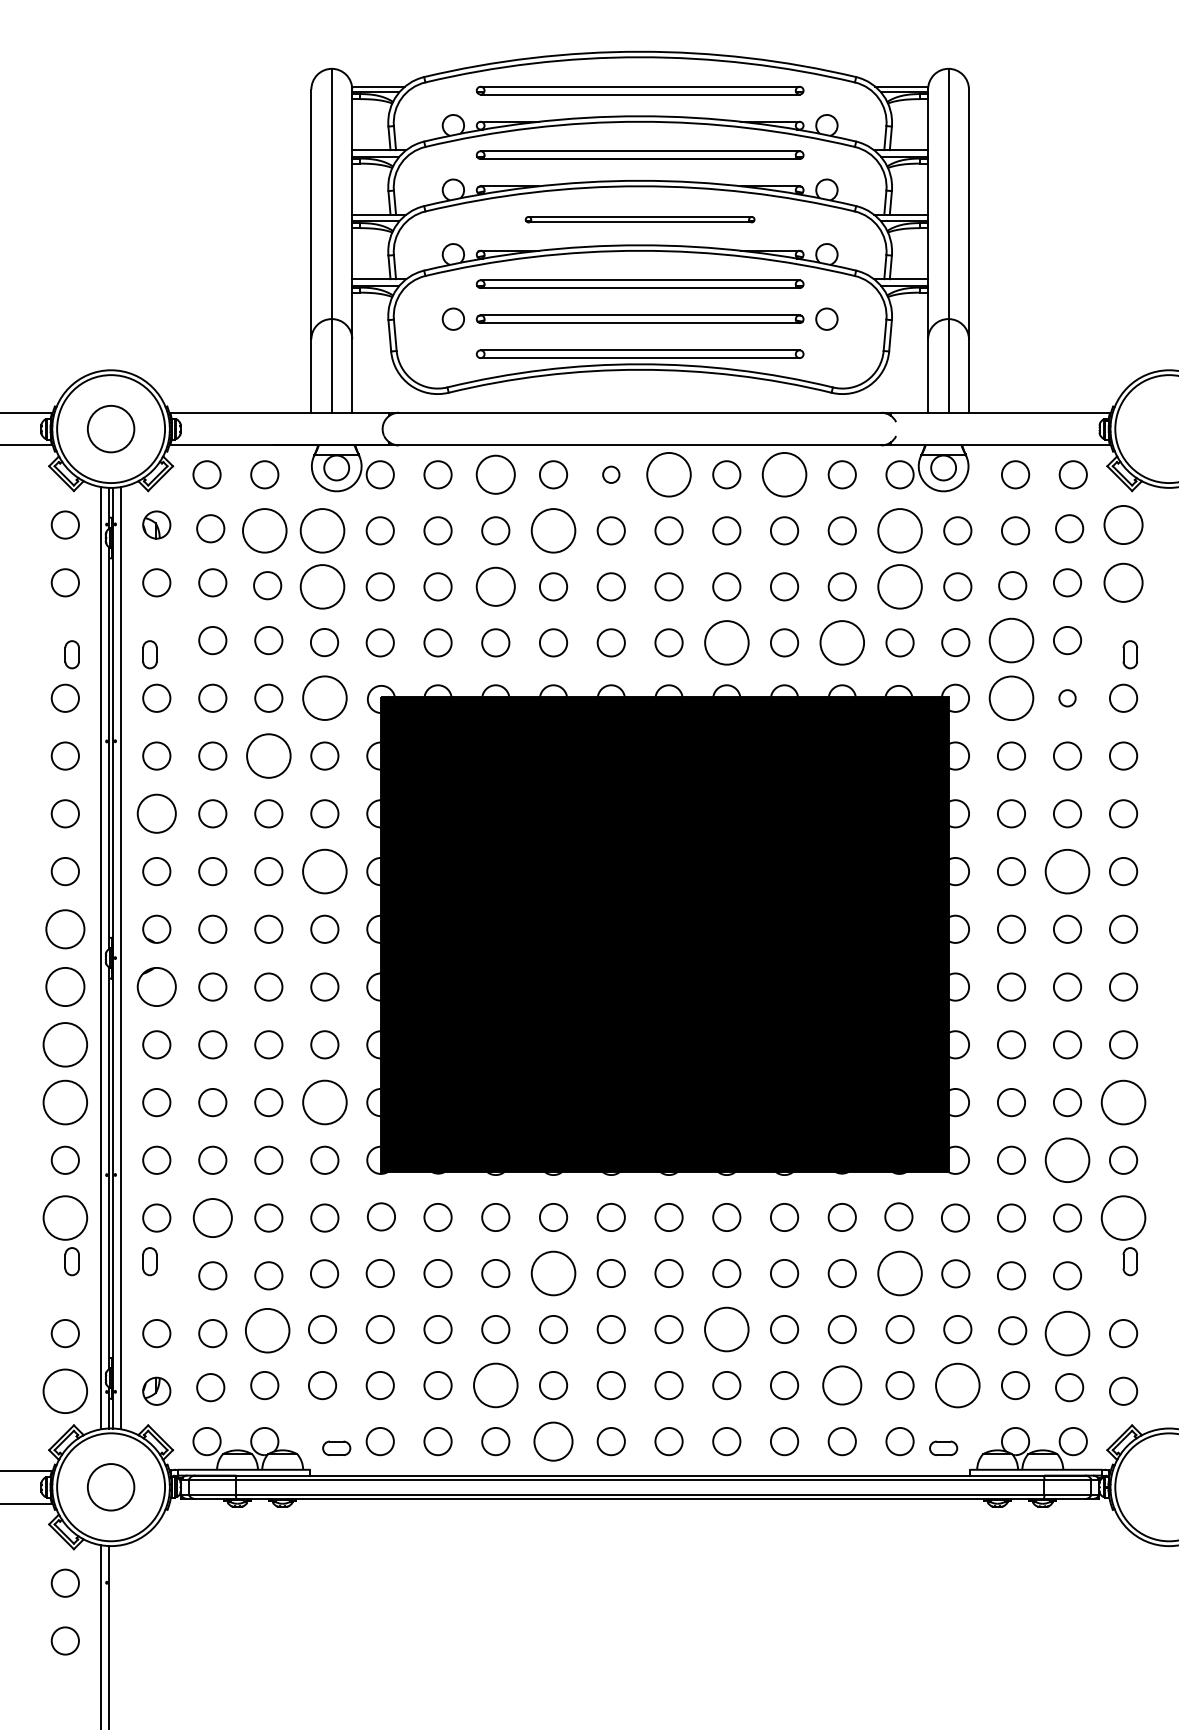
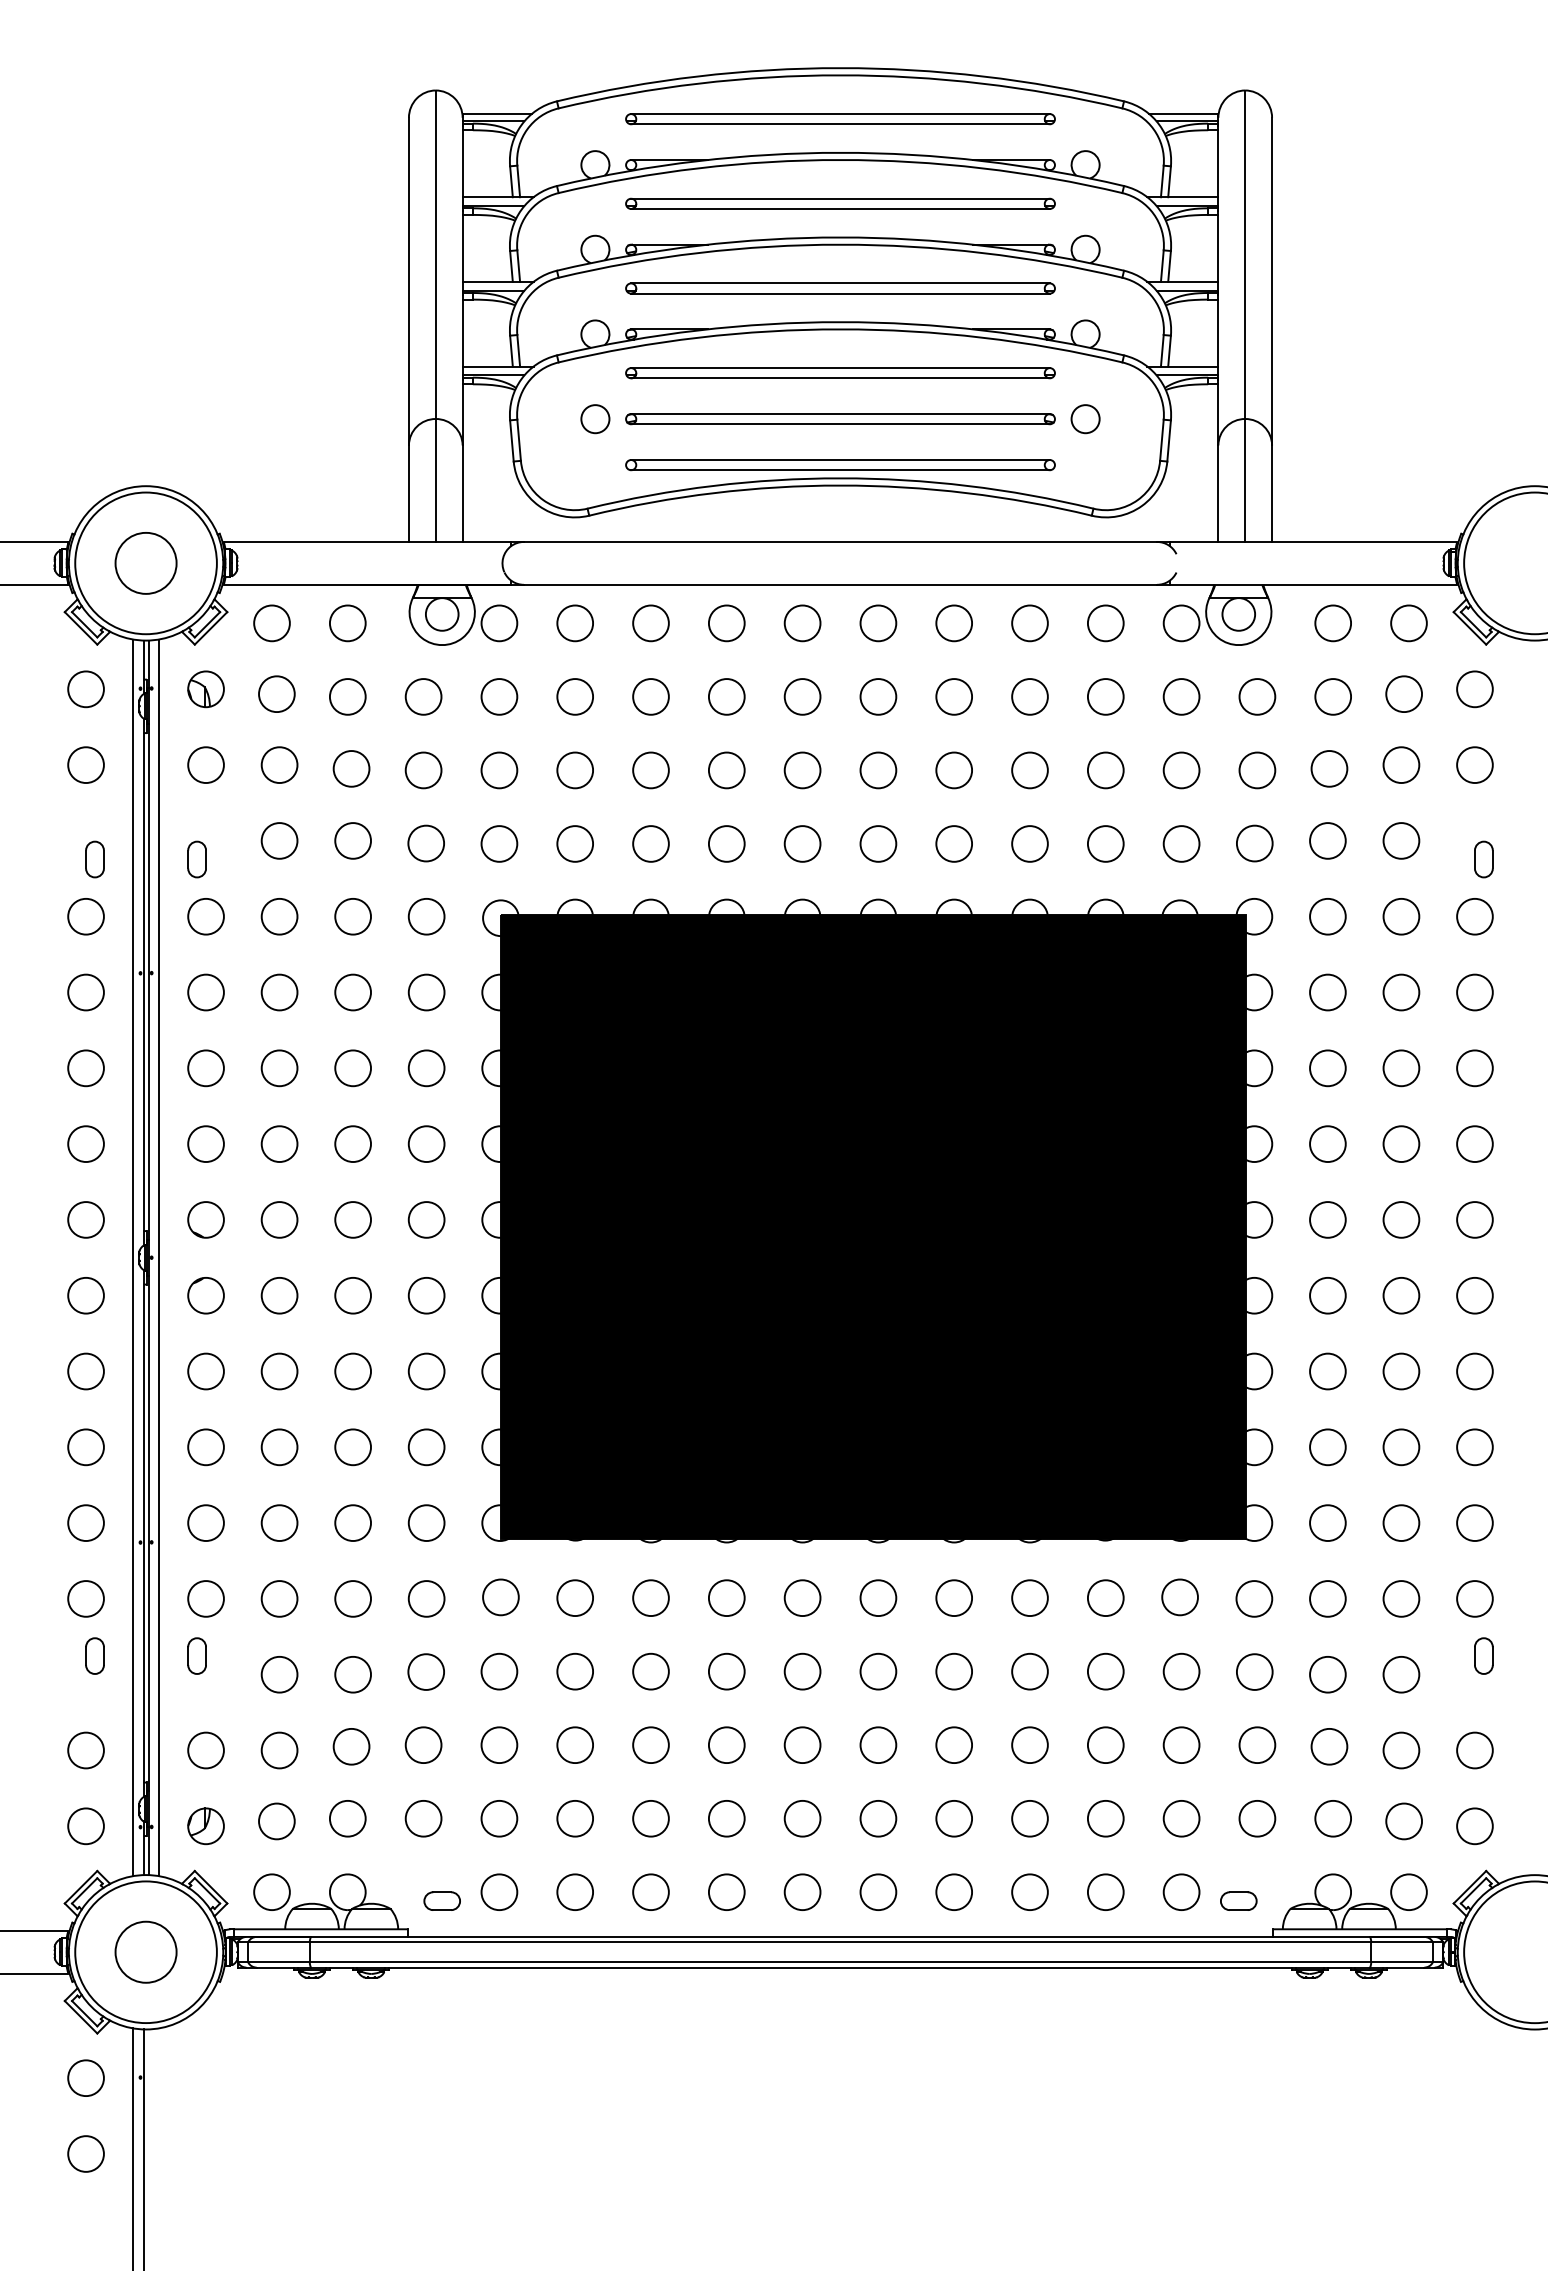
part: (640, 219) -> (840, 288), size x1.43
circle: (495, 474) -> (650, 623), size x0.71
circle: (611, 474) -> (802, 623), size x1.67
circle: (669, 474) -> (878, 623), size x0.62
circle: (784, 474) -> (1029, 623), size x0.62
circle: (1123, 525) -> (1474, 689), size x0.71
circle: (264, 530) -> (347, 696), size x0.62
circle: (322, 530) -> (423, 696), size x0.62
circle: (553, 530) -> (726, 696), size x0.62
circle: (899, 530) -> (1181, 696), size x0.62
circle: (1123, 582) -> (1474, 764), size x0.71
circle: (322, 586) -> (423, 770), size x0.62
circle: (495, 586) -> (650, 770), size x0.71
circle: (899, 586) -> (1181, 770), size x0.62
circle: (1011, 640) -> (1327, 840), size x0.62
circle: (726, 642) -> (953, 843), size x0.62
circle: (842, 642) -> (1105, 843), size x0.62
circle: (324, 698) -> (426, 916), size x0.62
circle: (1011, 698) -> (1327, 916), size x0.62
circle: (1067, 698) -> (1401, 916), size x1.67
circle: (269, 756) -> (353, 992), size x0.62
circle: (156, 813) -> (205, 1068), size x0.71
circle: (324, 871) -> (426, 1144), size x0.62
circle: (1067, 871) -> (1401, 1143), size x0.62
circle: (64, 928) -> (85, 1219), size x0.71
circle: (64, 986) -> (85, 1295), size x0.71
circle: (156, 986) -> (205, 1295), size x0.71
circle: (64, 1044) -> (85, 1371), size x0.62
circle: (64, 1102) -> (85, 1447), size x0.62
circle: (324, 1102) -> (426, 1447), size x0.62
circle: (1123, 1102) -> (1474, 1447), size x0.62
circle: (1067, 1160) -> (1401, 1523), size x0.62
circle: (64, 1217) -> (85, 1598), size x0.62
circle: (212, 1217) -> (279, 1598), size x0.71
circle: (1123, 1217) -> (1474, 1598), size x0.62
circle: (553, 1273) -> (726, 1671), size x0.62
circle: (899, 1273) -> (1181, 1671), size x0.62
circle: (727, 1329) -> (954, 1745), size x0.62
circle: (267, 1330) -> (351, 1746), size x0.62
circle: (1067, 1333) -> (1401, 1750), size x0.62
circle: (495, 1385) -> (650, 1818), size x0.62
circle: (842, 1385) -> (1105, 1818), size x0.71
circle: (957, 1385) -> (1257, 1818), size x0.62
circle: (64, 1391) -> (85, 1826), size x0.62
circle: (553, 1440) -> (726, 1891), size x0.71

